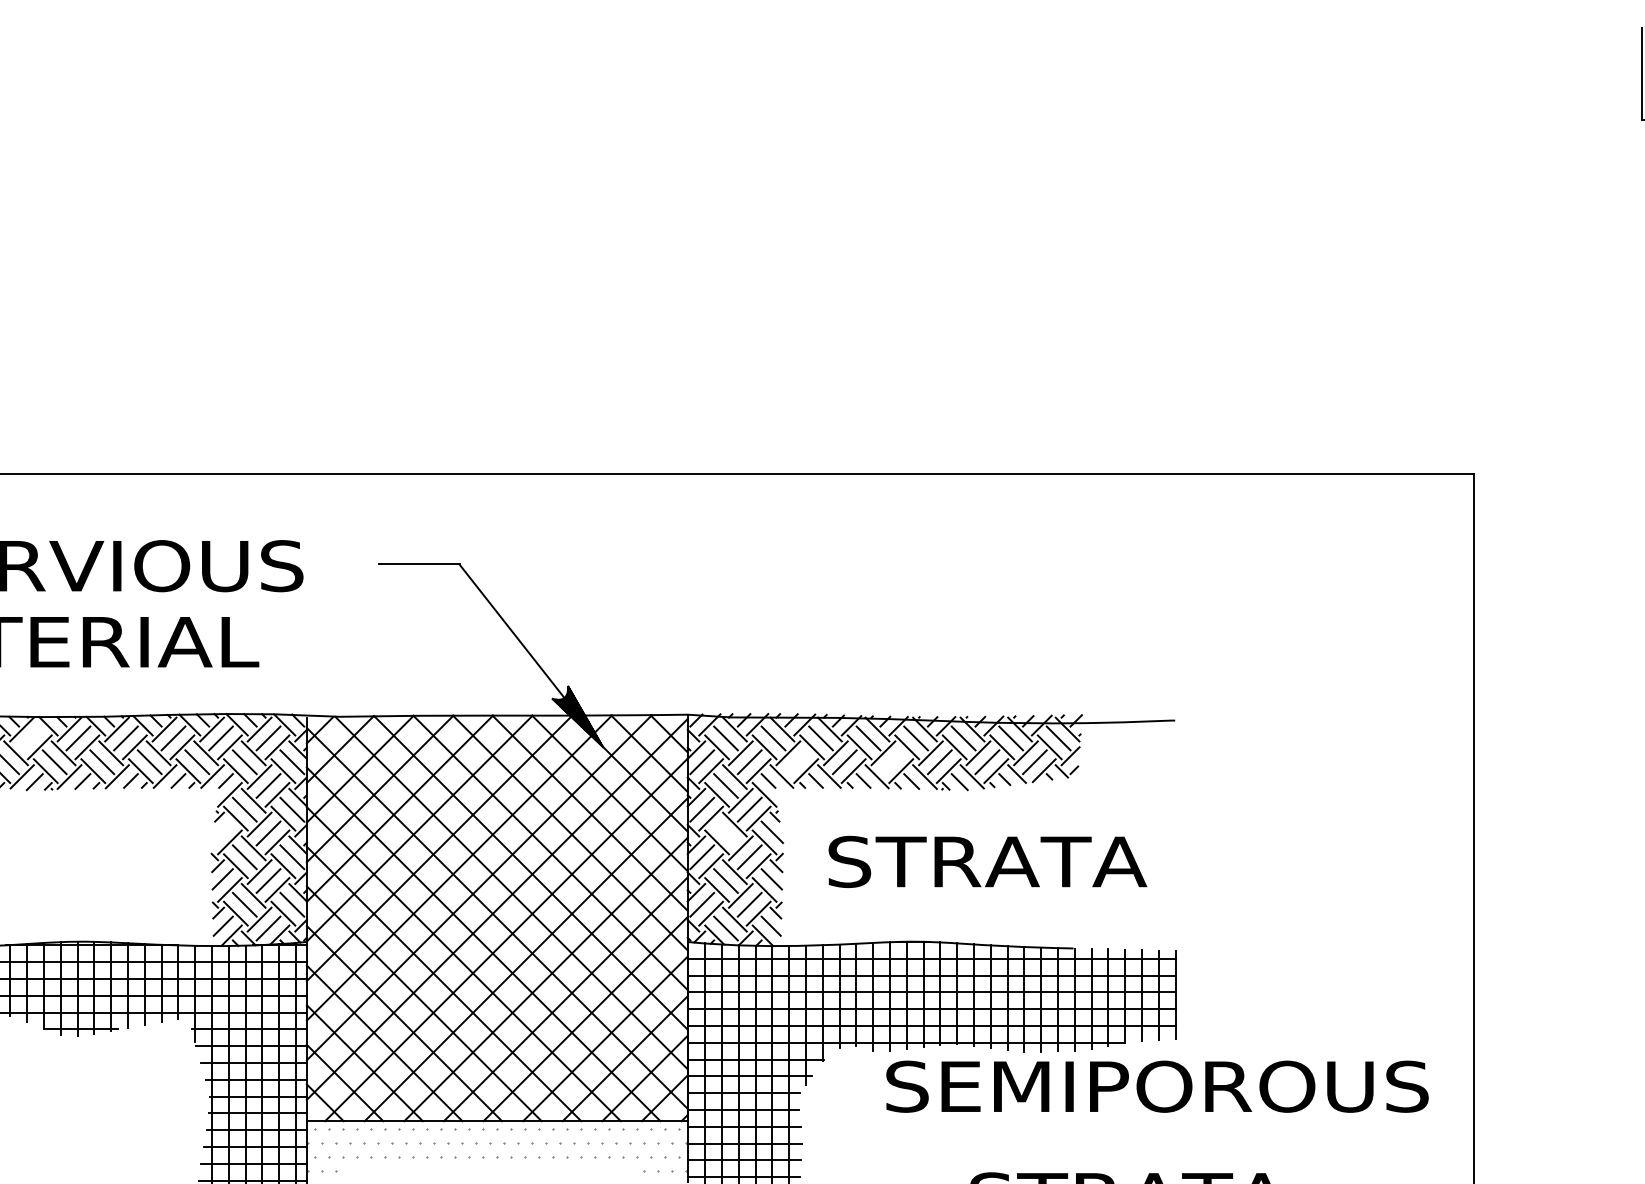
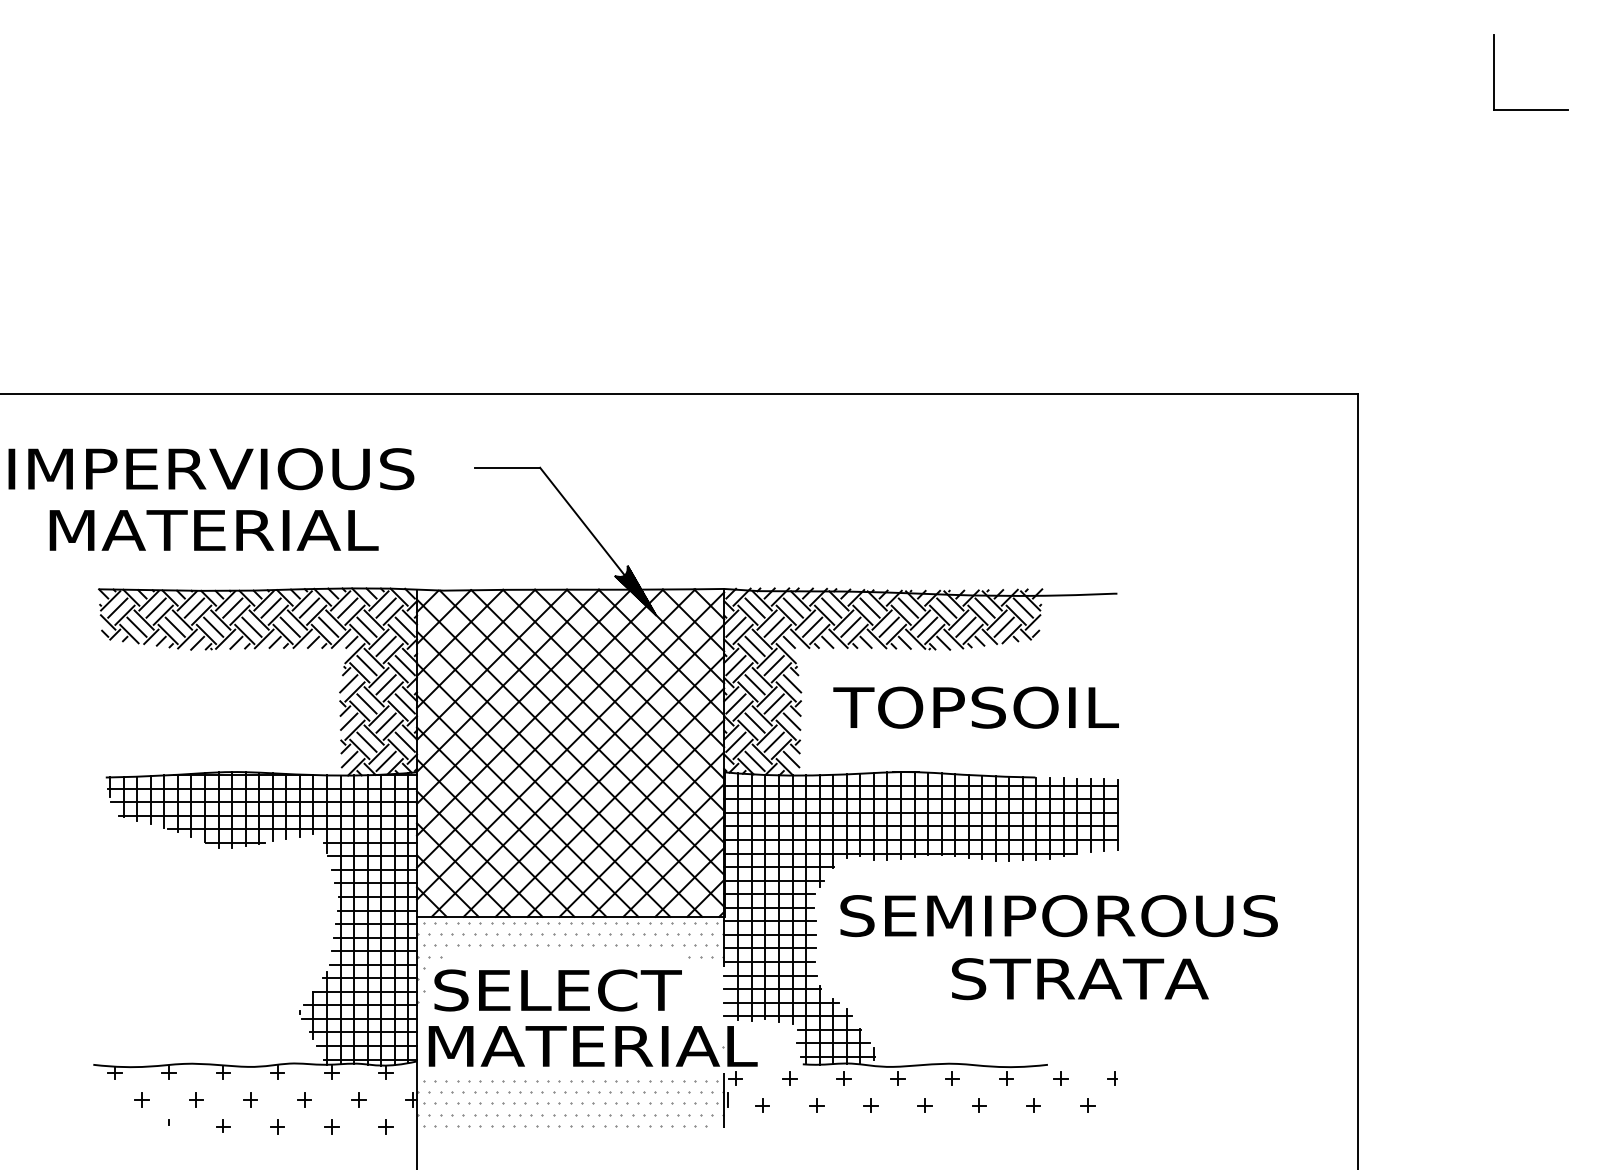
line: (30, 737) -> (194, 607), added
line: (797, 761) -> (812, 626), added
line: (891, 761) -> (888, 626), added
line: (221, 831) -> (348, 683), added
line: (725, 833) -> (754, 684), added
text: (999, 861) -> (975, 707), STRATA -> TOPSOIL
text: (1156, 1087) -> (1058, 916), moved

